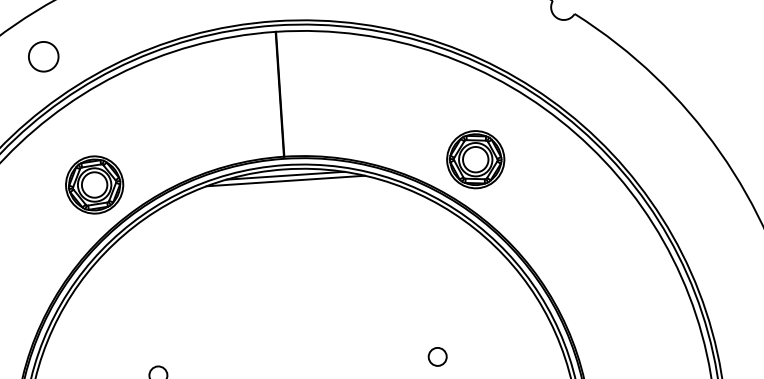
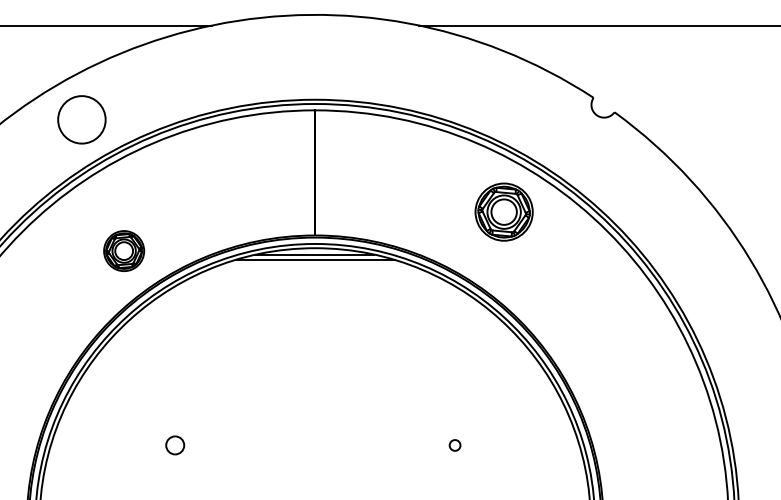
circle: (43, 56) -> (81, 119), size x1.6
part: (475, 159) -> (503, 211), moved
part: (93, 184) -> (123, 250), size x0.7
circle: (437, 357) -> (454, 445), size x0.6

